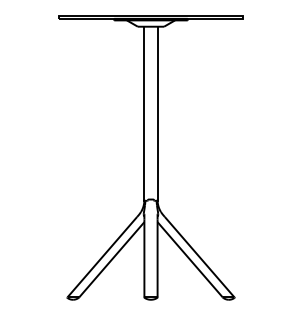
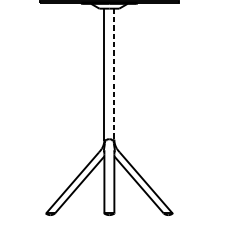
line: (157, 113) -> (114, 74), solid -> dashed

